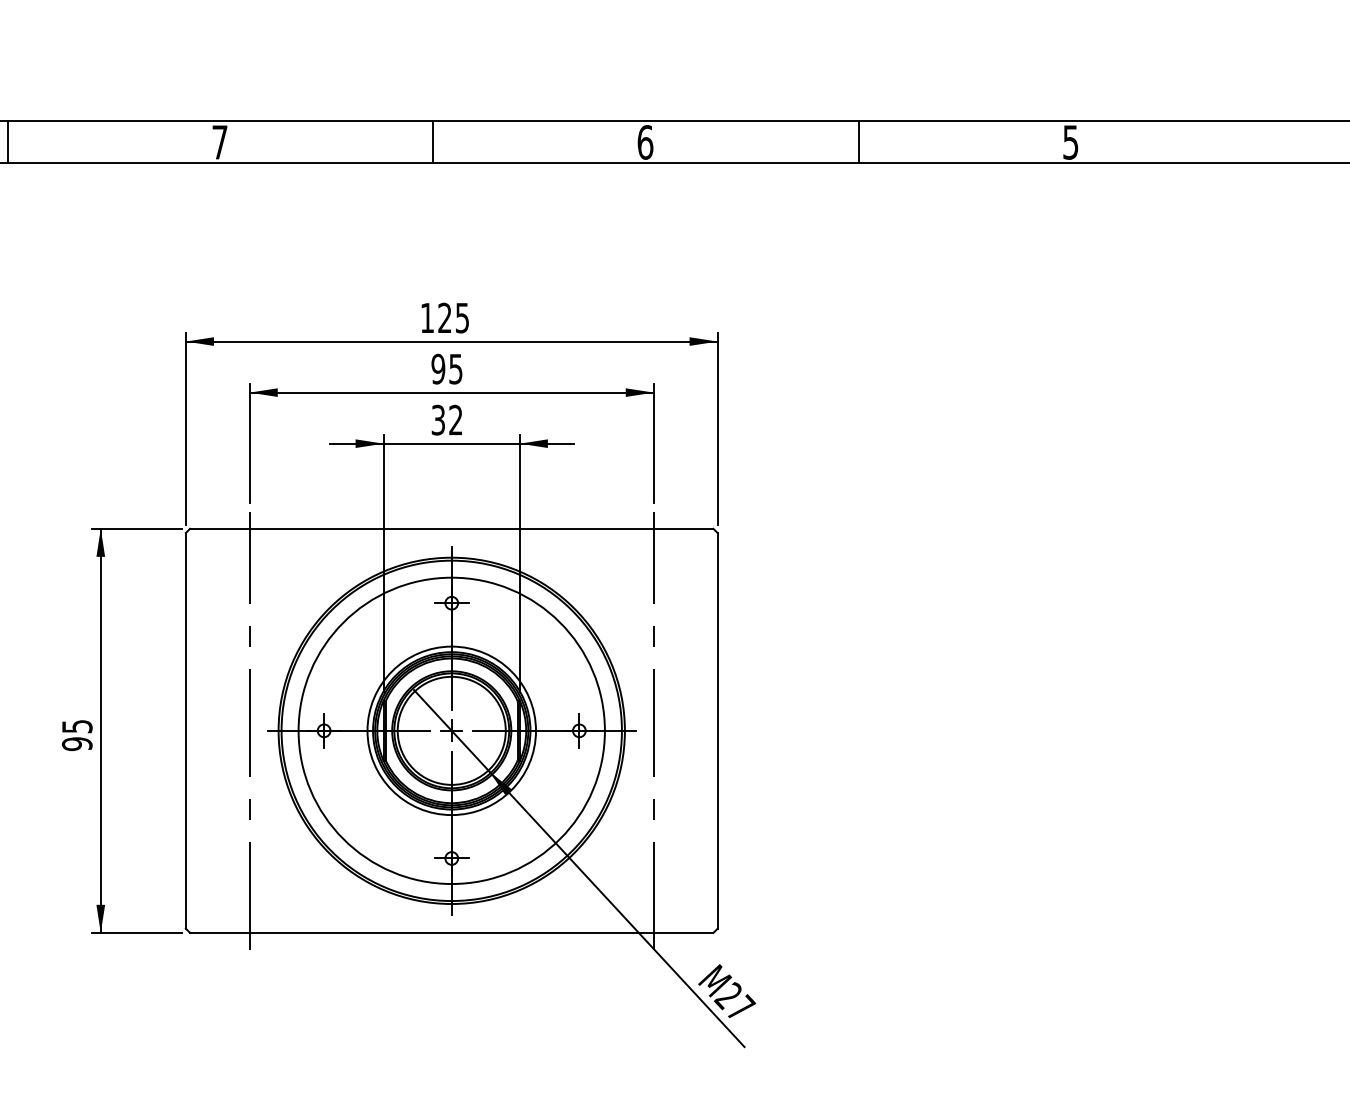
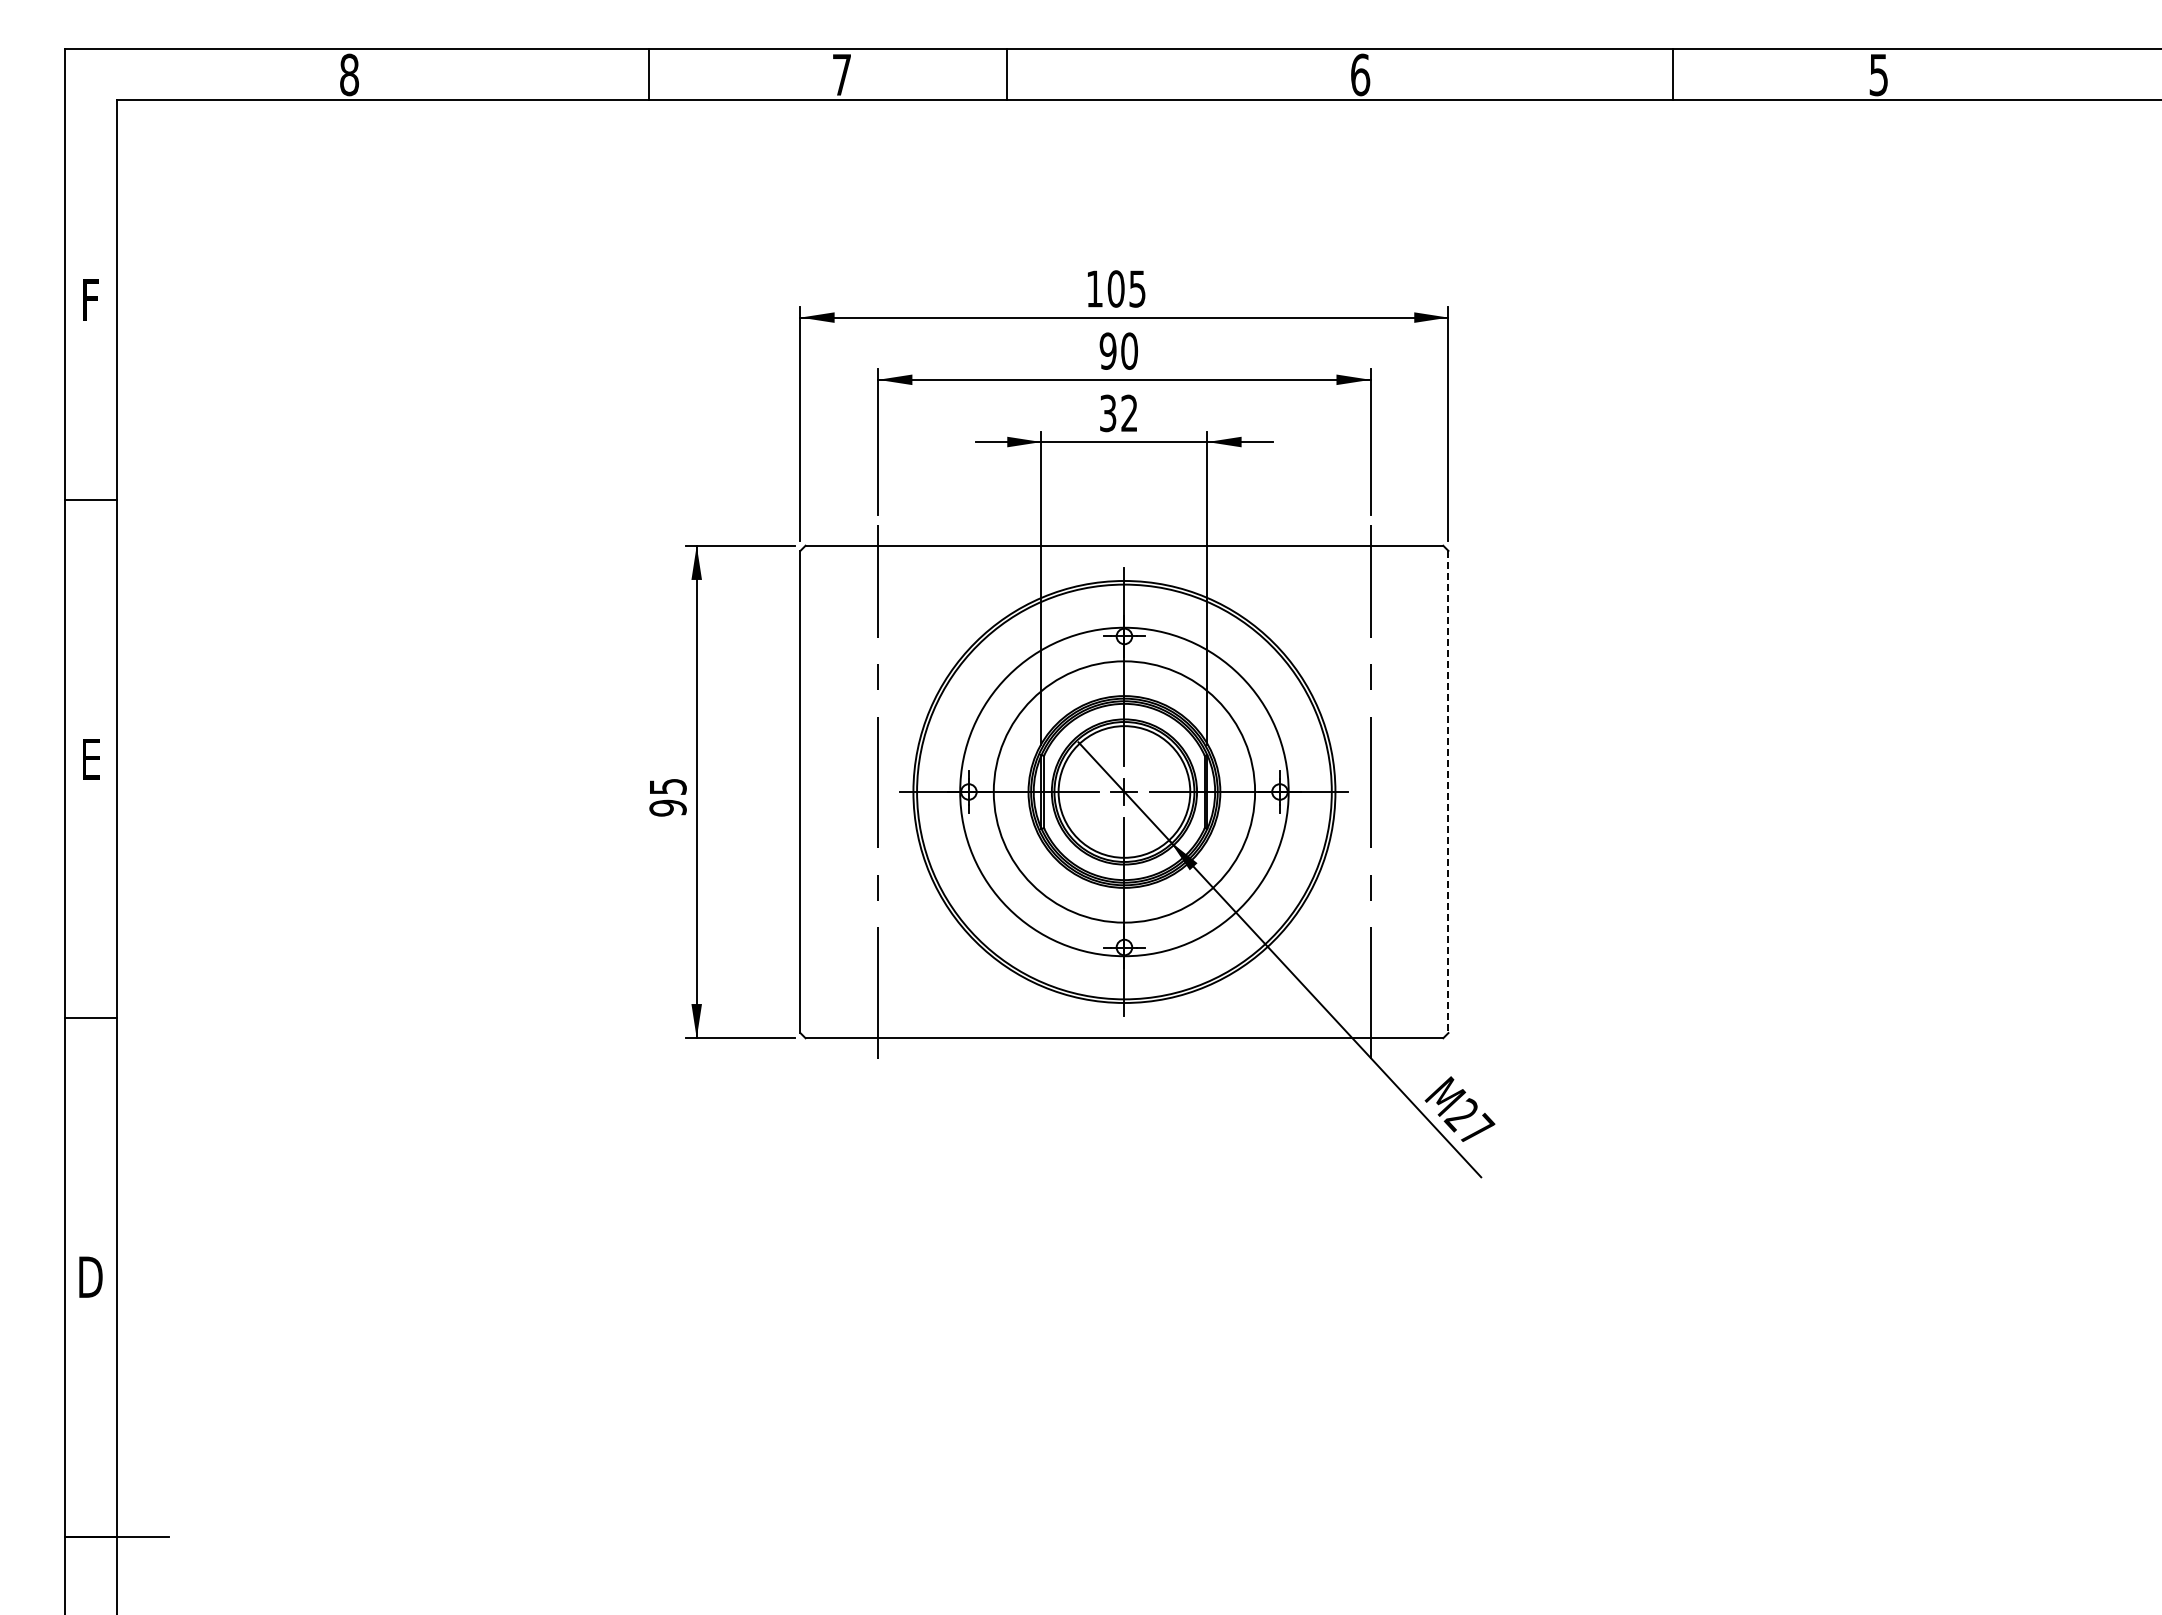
line: (7, 142) -> (649, 74), moved
line: (432, 142) -> (1006, 74), moved
line: (858, 142) -> (1673, 74), moved
text: (444, 317) -> (1115, 288), 125 -> 105
text: (455, 368) -> (1129, 350), 95 -> 90
circle: (451, 730) -> (1124, 791), size x0.7
circle: (451, 730) -> (1124, 791), size x1.6
line: (717, 731) -> (1448, 792), solid -> dashed

